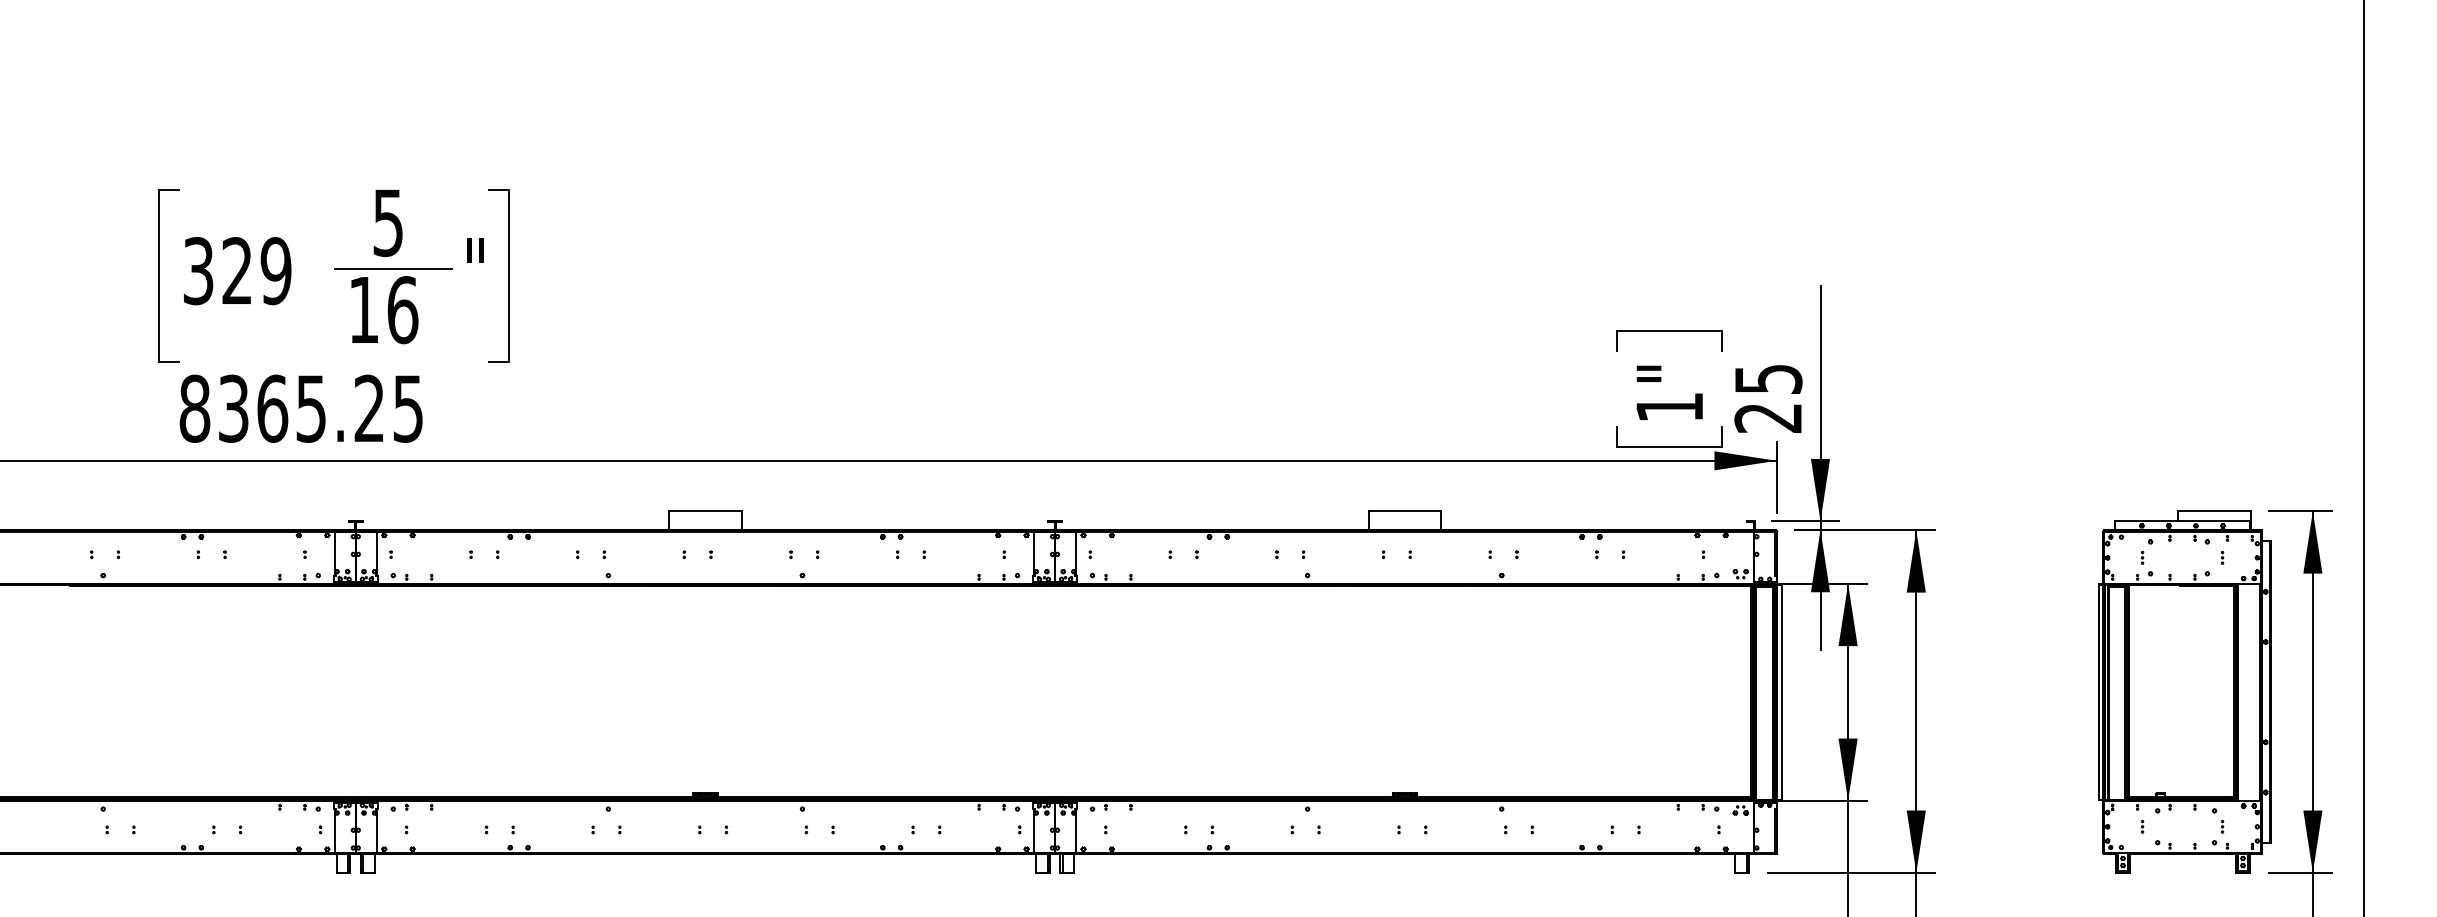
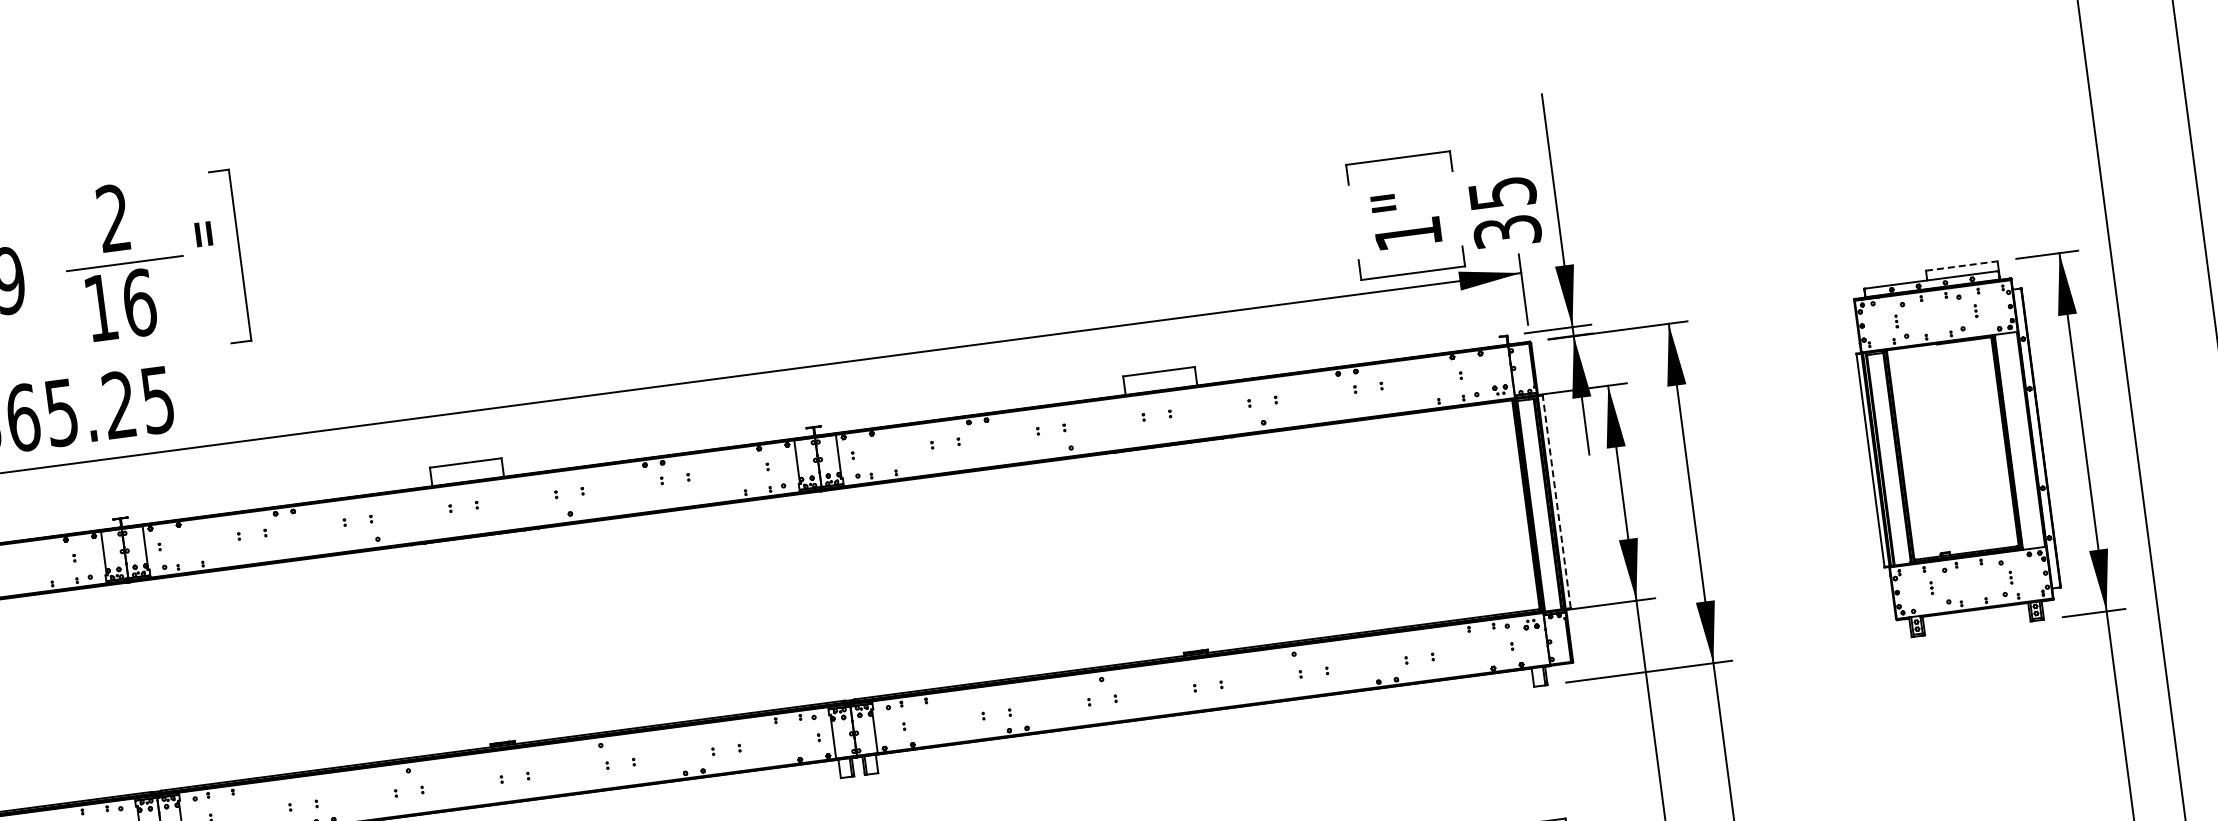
text: (387, 222) -> (112, 218), 5 -> 2
text: (1768, 417) -> (1507, 231), 25 -> 35
line: (2214, 511) -> (1961, 266), solid -> dashed
line: (1782, 691) -> (1557, 500), solid -> dashed

